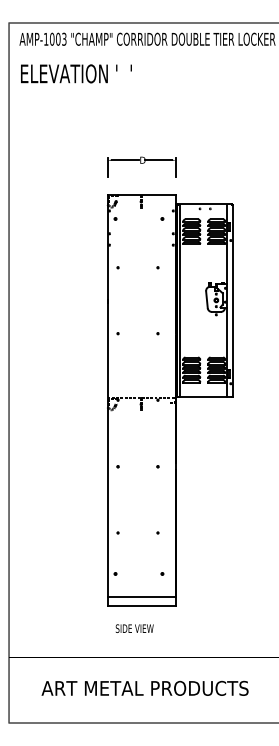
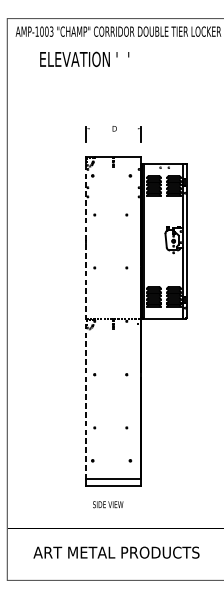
text: (76, 73) -> (84, 59), moved
line: (124, 160) -> (99, 128), removed
line: (157, 160) -> (126, 128), removed
line: (107, 400) -> (86, 321), solid -> dashed

